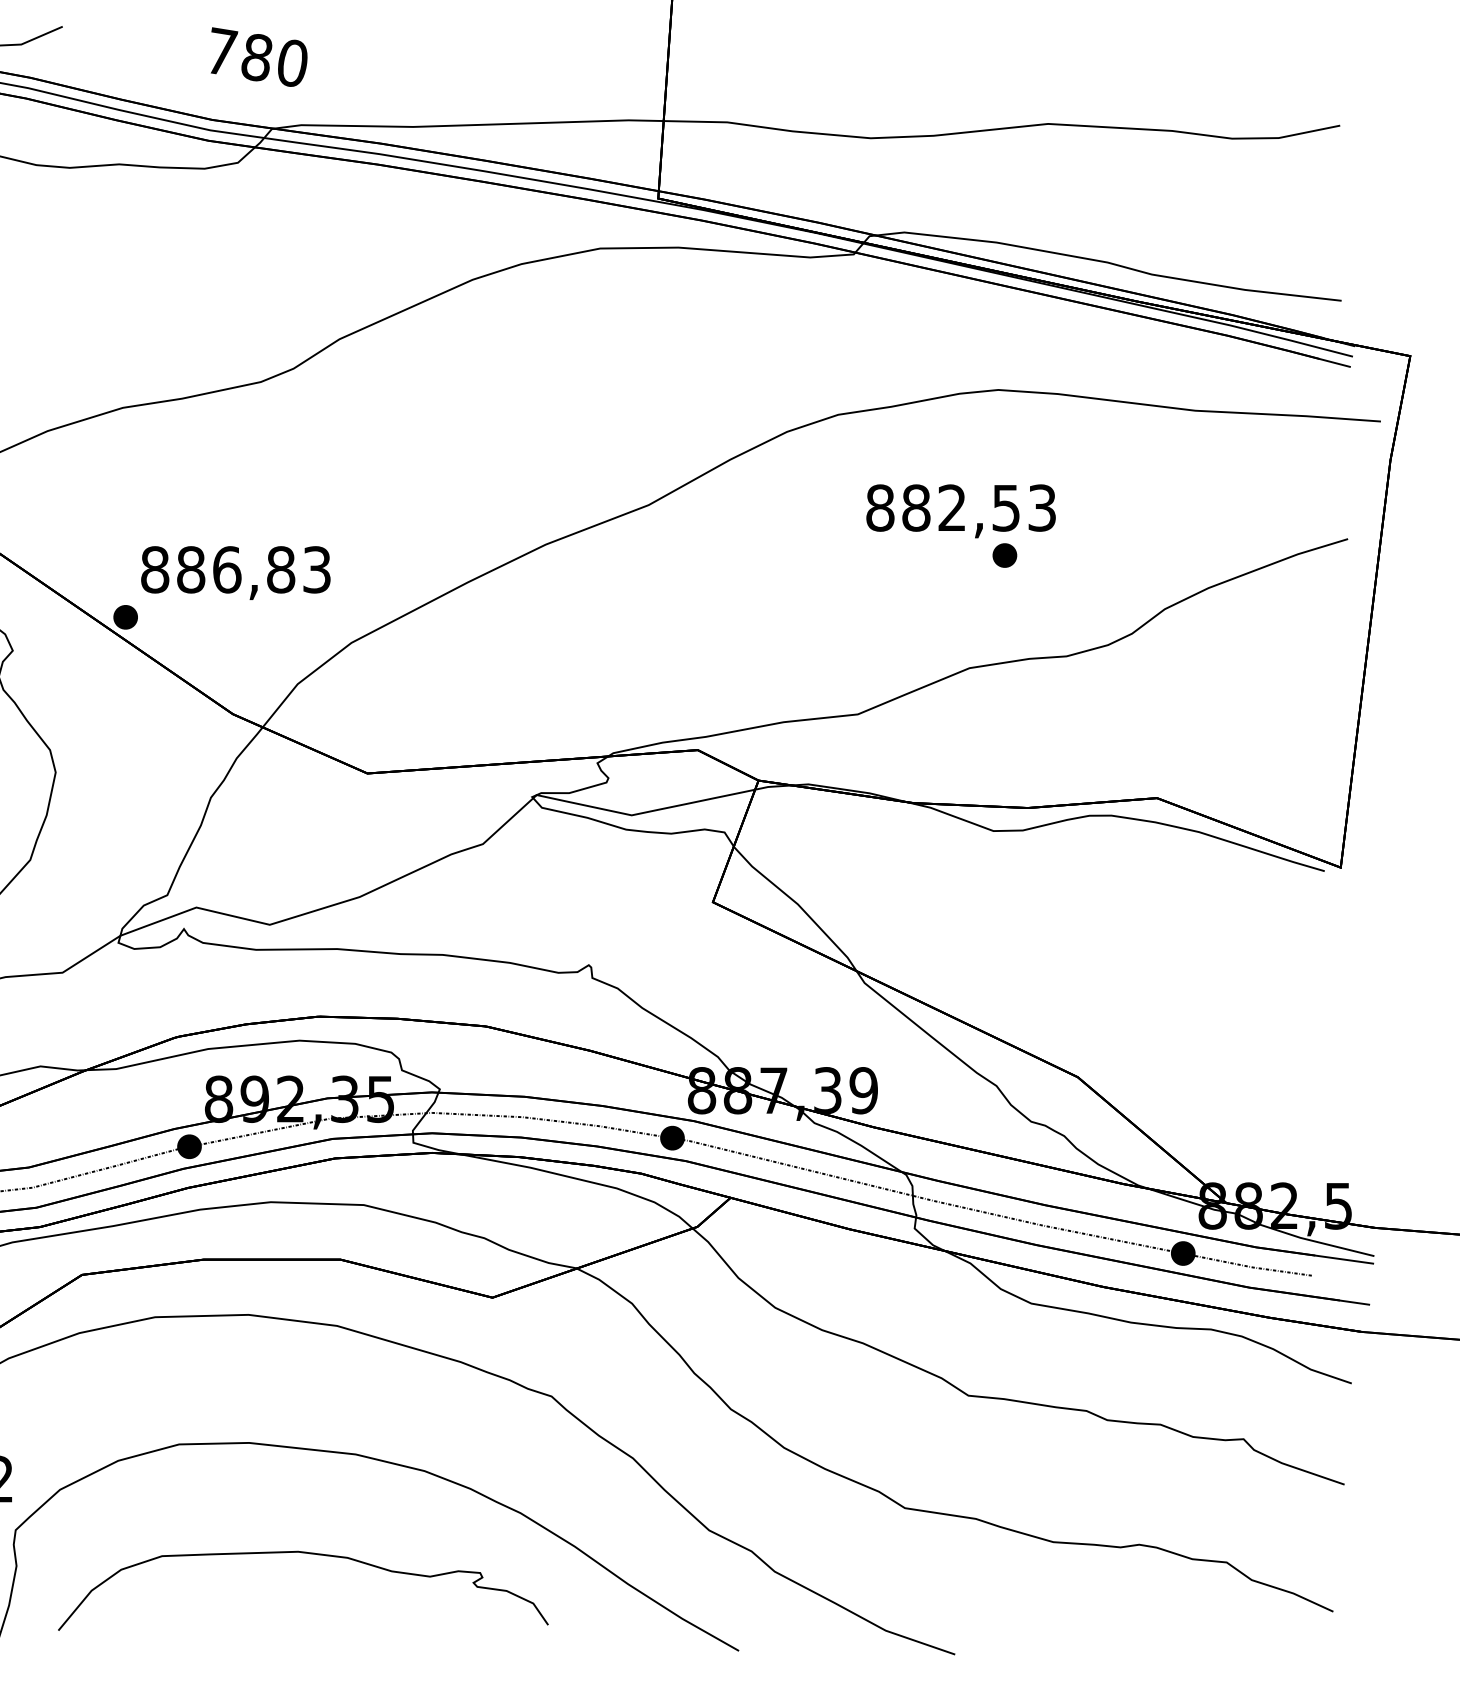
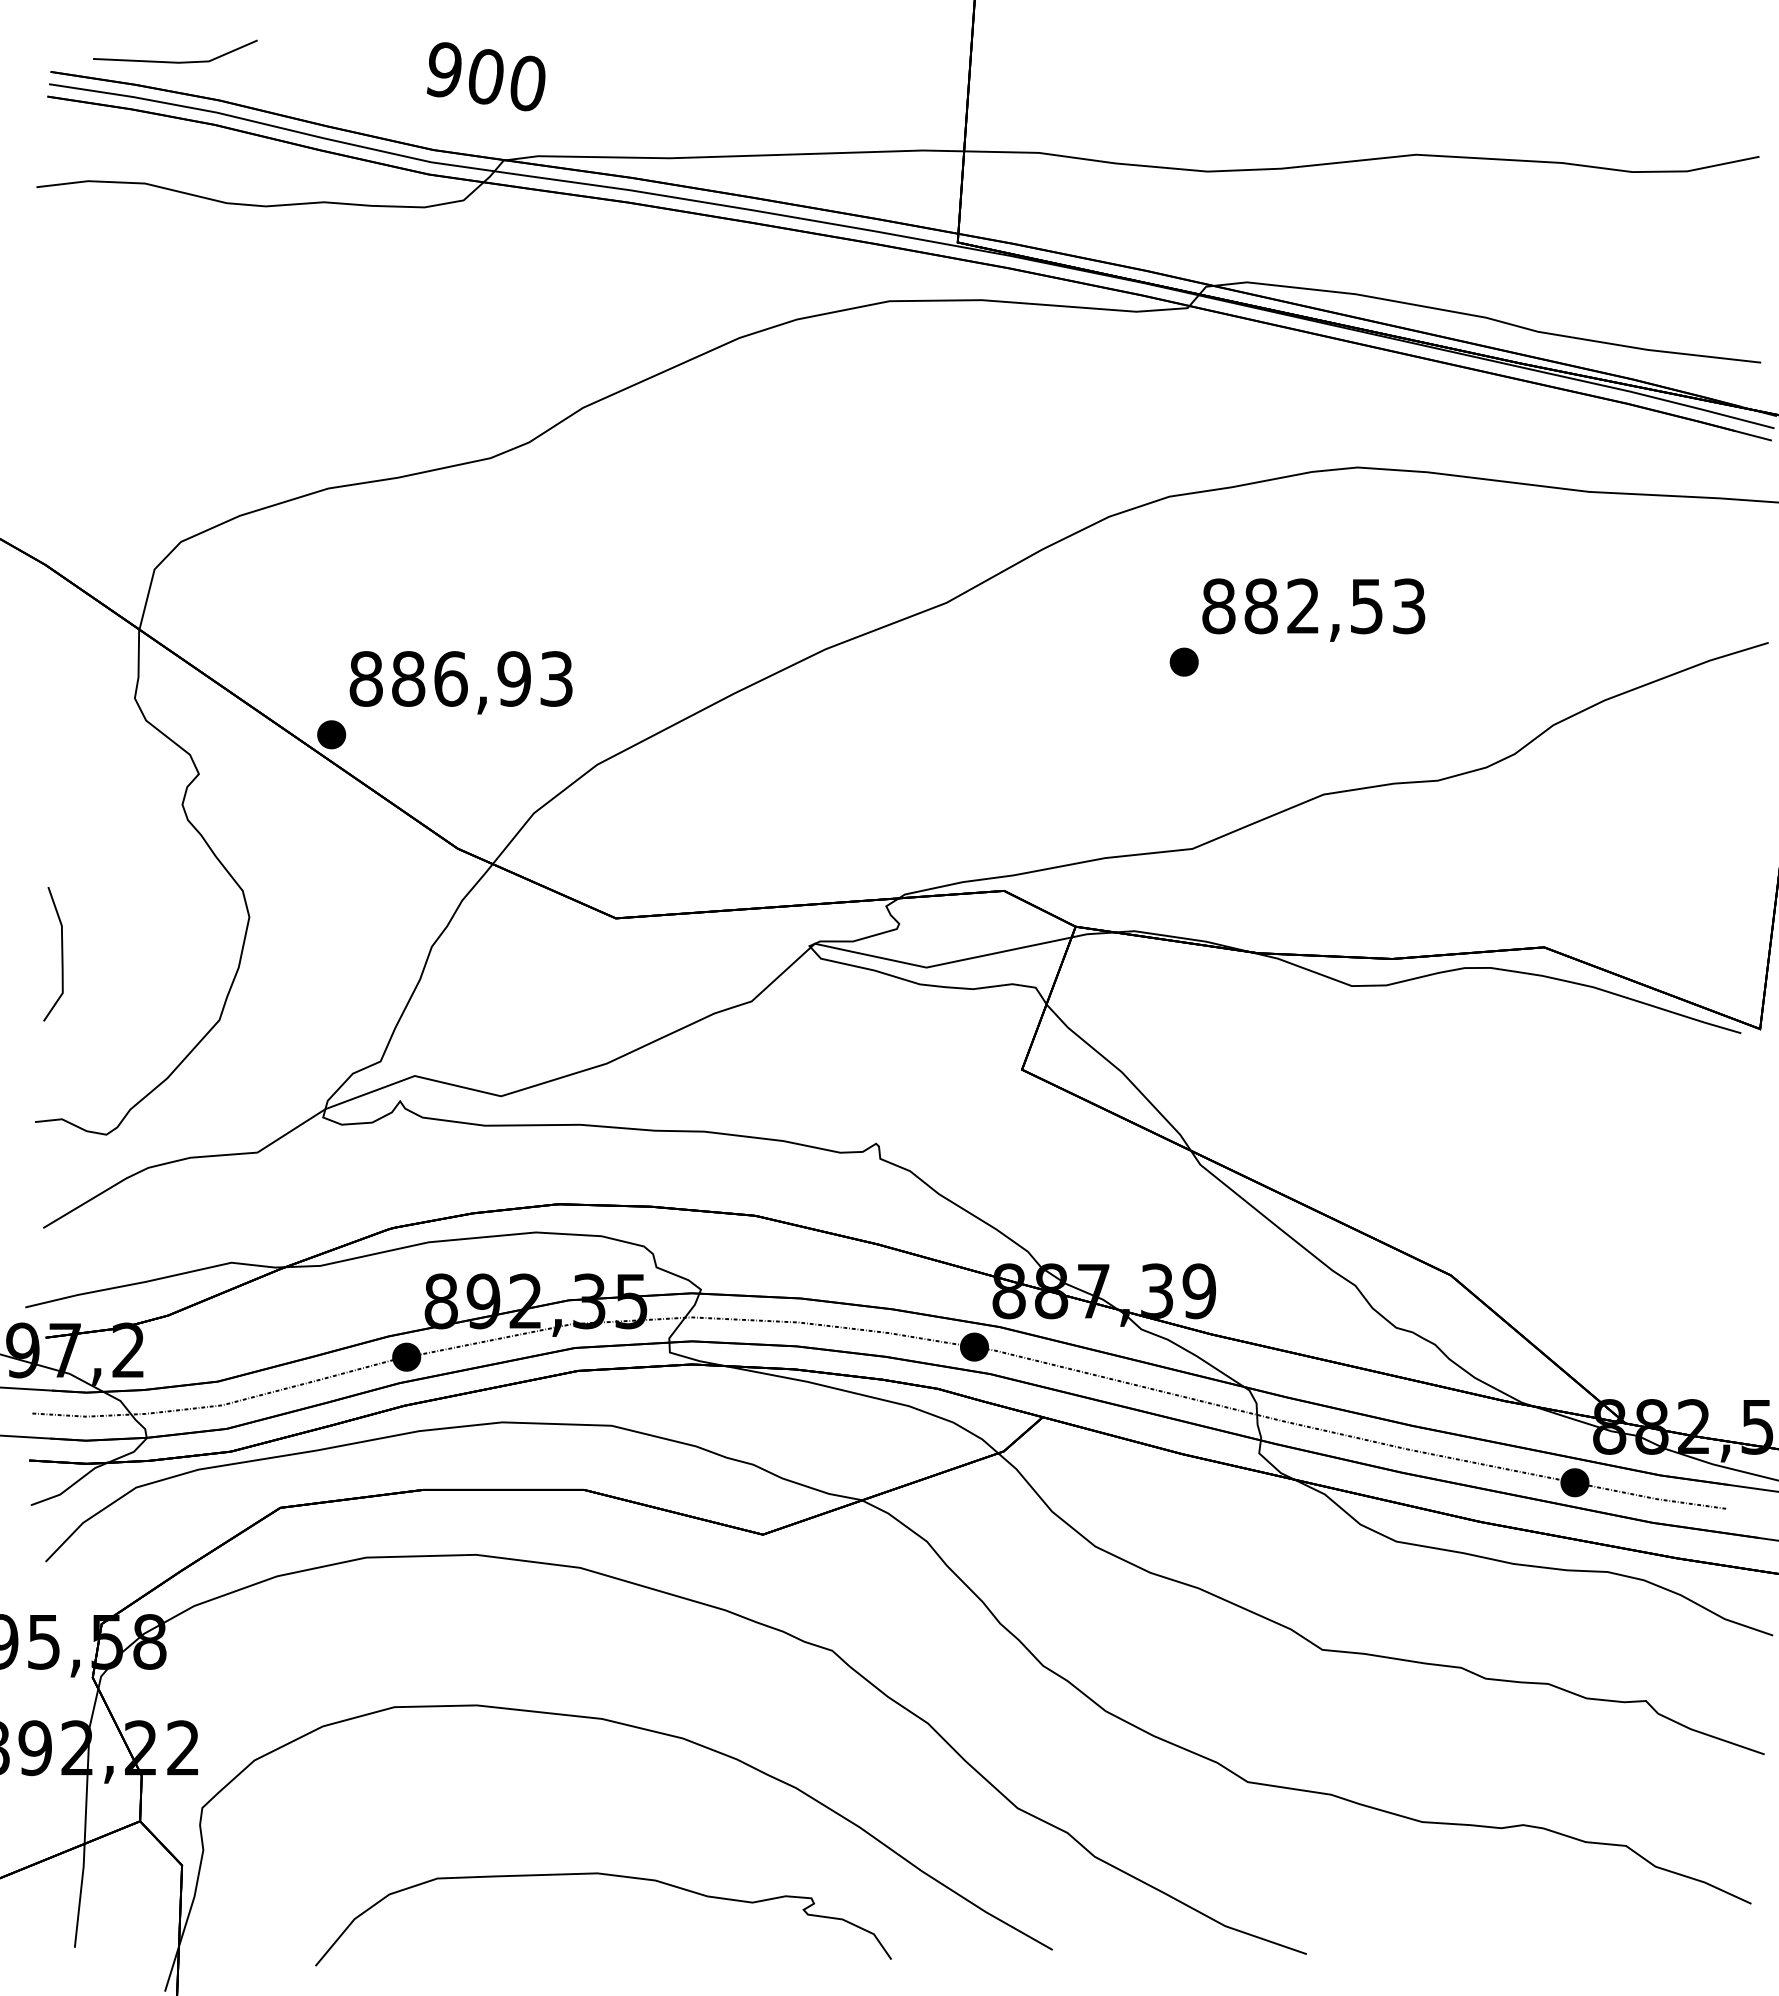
text: (238, 53) -> (464, 72), 780 -> 900
part: (1004, 554) -> (1183, 661), moved
text: (280, 569) -> (513, 678), 886,83 -> 886,93
part: (311, 1554) -> (612, 1876), moved

